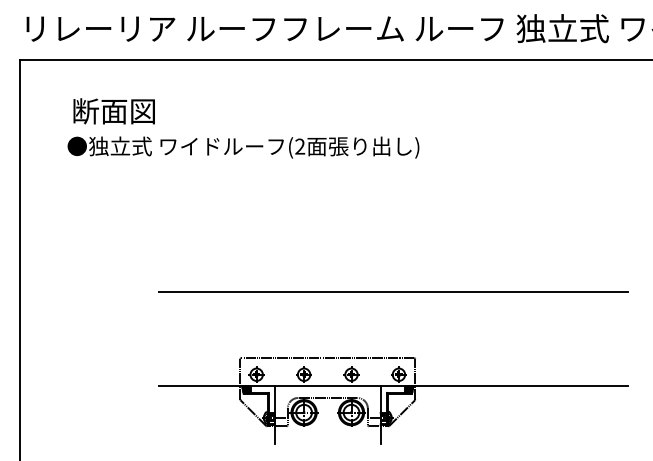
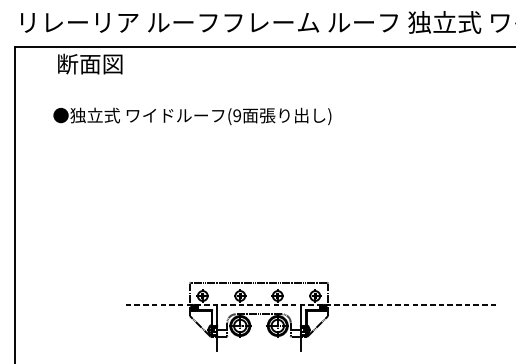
text: (113, 111) -> (89, 64), moved
text: (300, 146) -> (237, 115), (2 -> (9
line: (393, 291) -> (310, 230), removed
line: (393, 386) -> (310, 305), solid -> dashed

